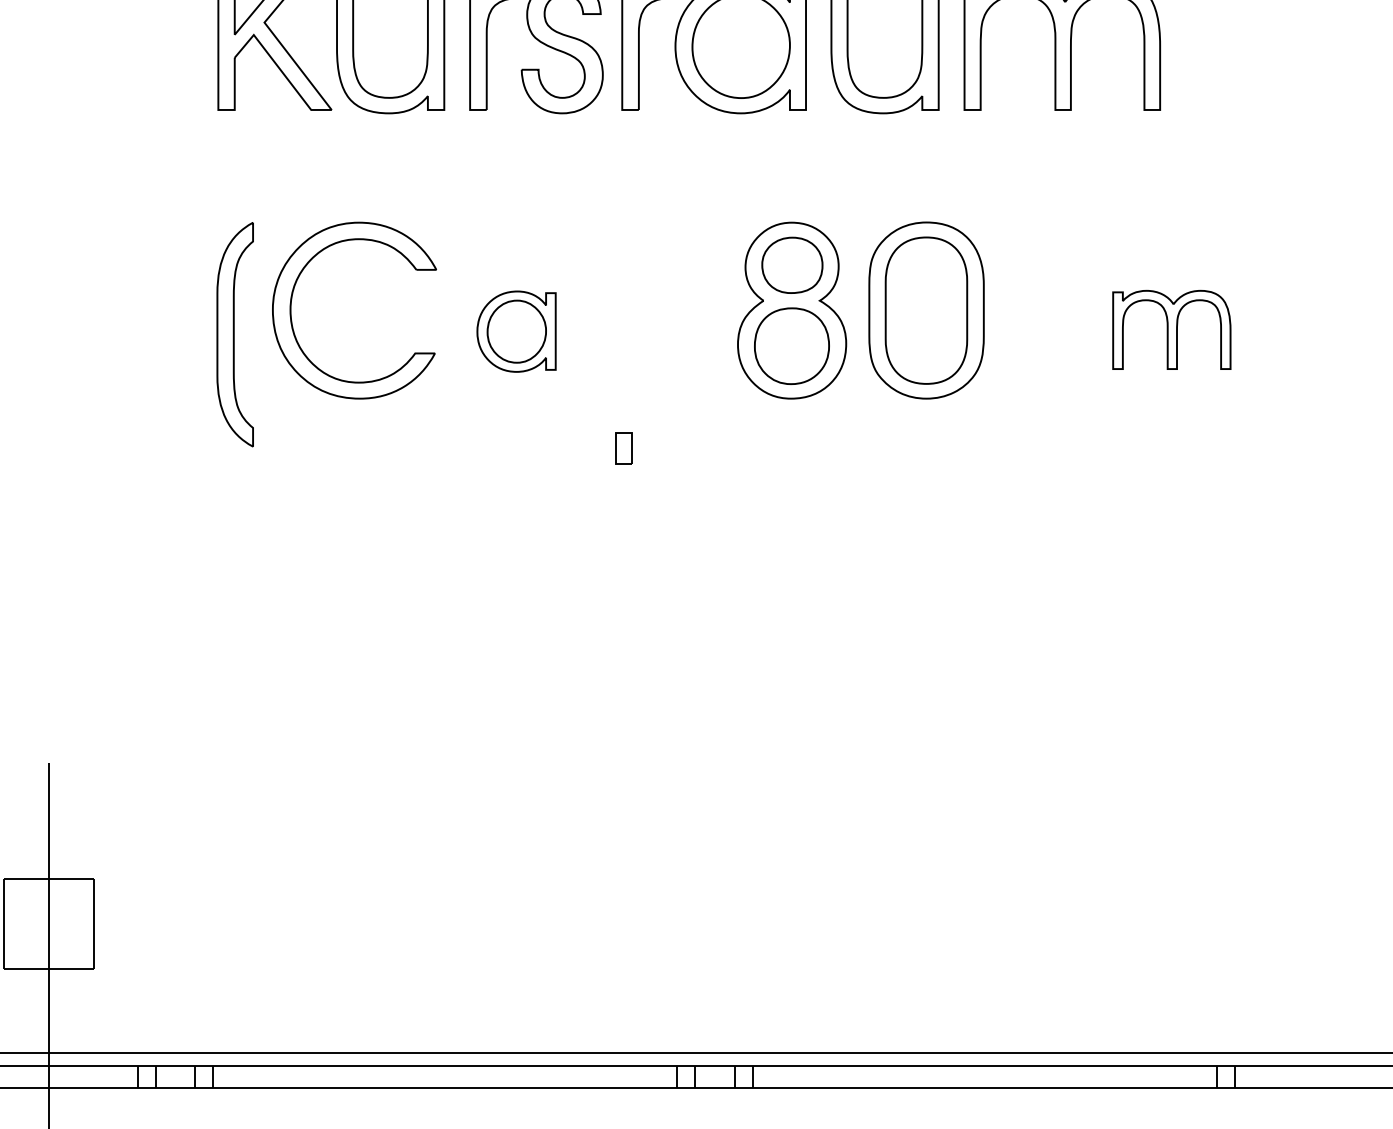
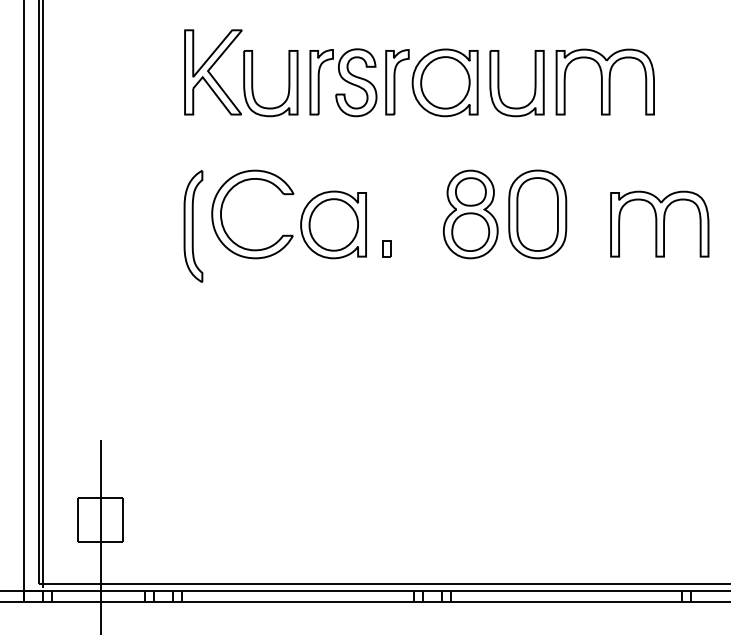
part: (1171, 328) -> (659, 223), size x1.67
part: (516, 330) -> (333, 224), size x1.67
part: (622, 447) -> (386, 248), moved

